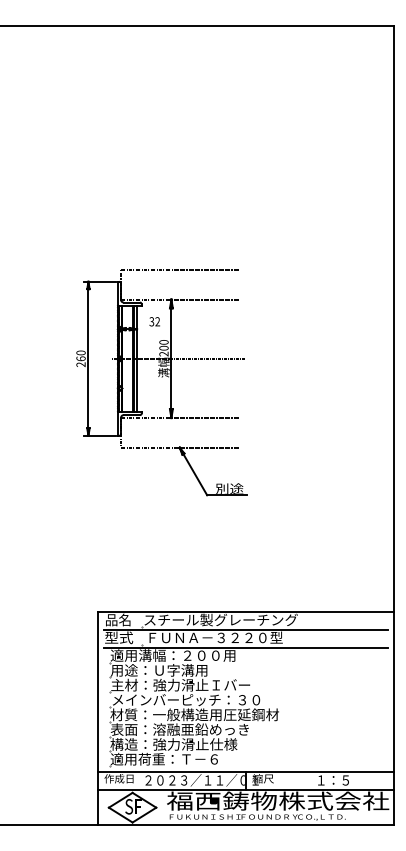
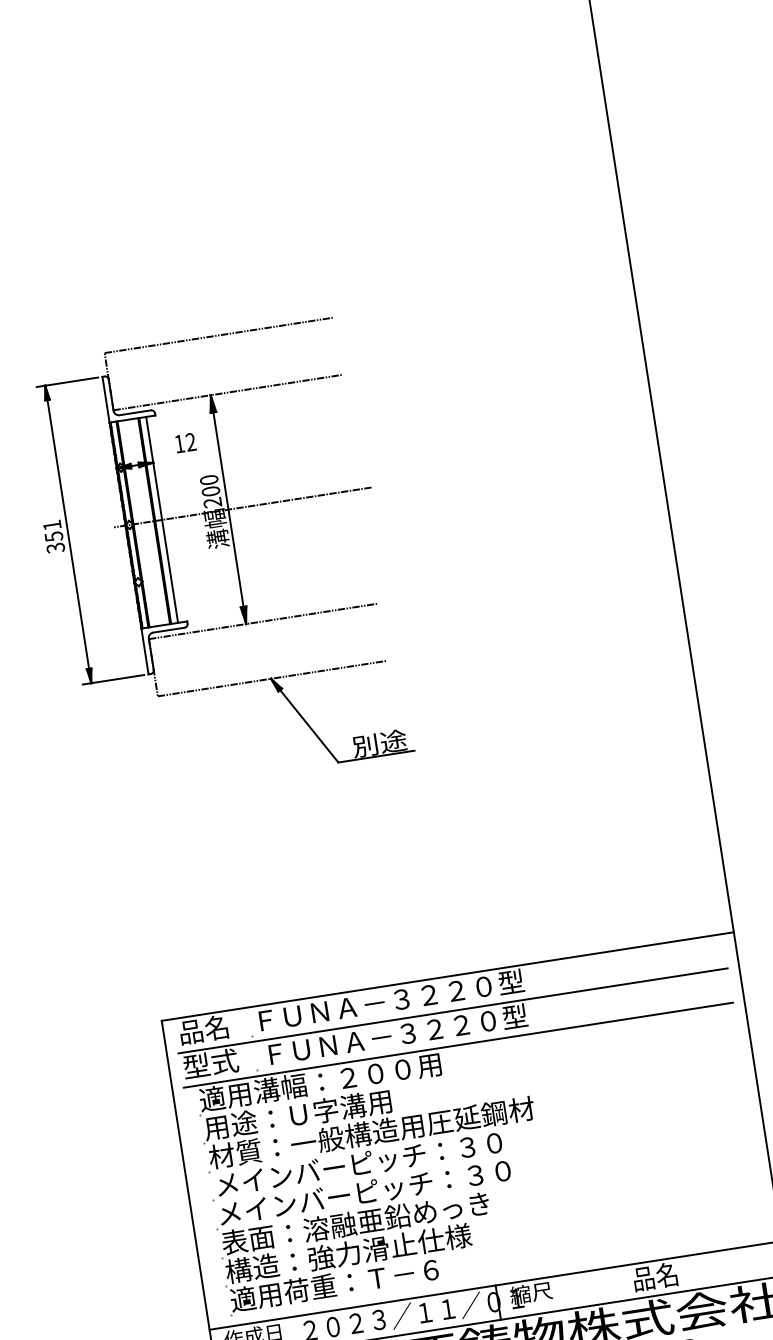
text: (151, 321) -> (178, 443), 32 -> 12
text: (80, 358) -> (52, 536), 260 -> 351
text: (220, 619) -> (401, 998), スチール製グレーチング -> ＦＵＮＡ－３２２０型
text: (195, 684) -> (372, 1131), 主材：強力滑止Ｉバー -> 材質：一般構造用圧延鋼材
text: (194, 714) -> (379, 1189), 材質：一般構造用圧延鋼材 -> メインバーピッチ：３０
text: (332, 780) -> (665, 1275), １：５ -> 品名

